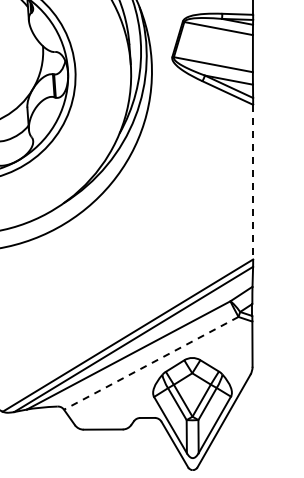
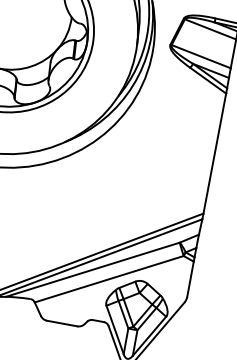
line: (253, 182) -> (215, 153), dashed -> solid
line: (151, 363) -> (109, 279), dashed -> solid

